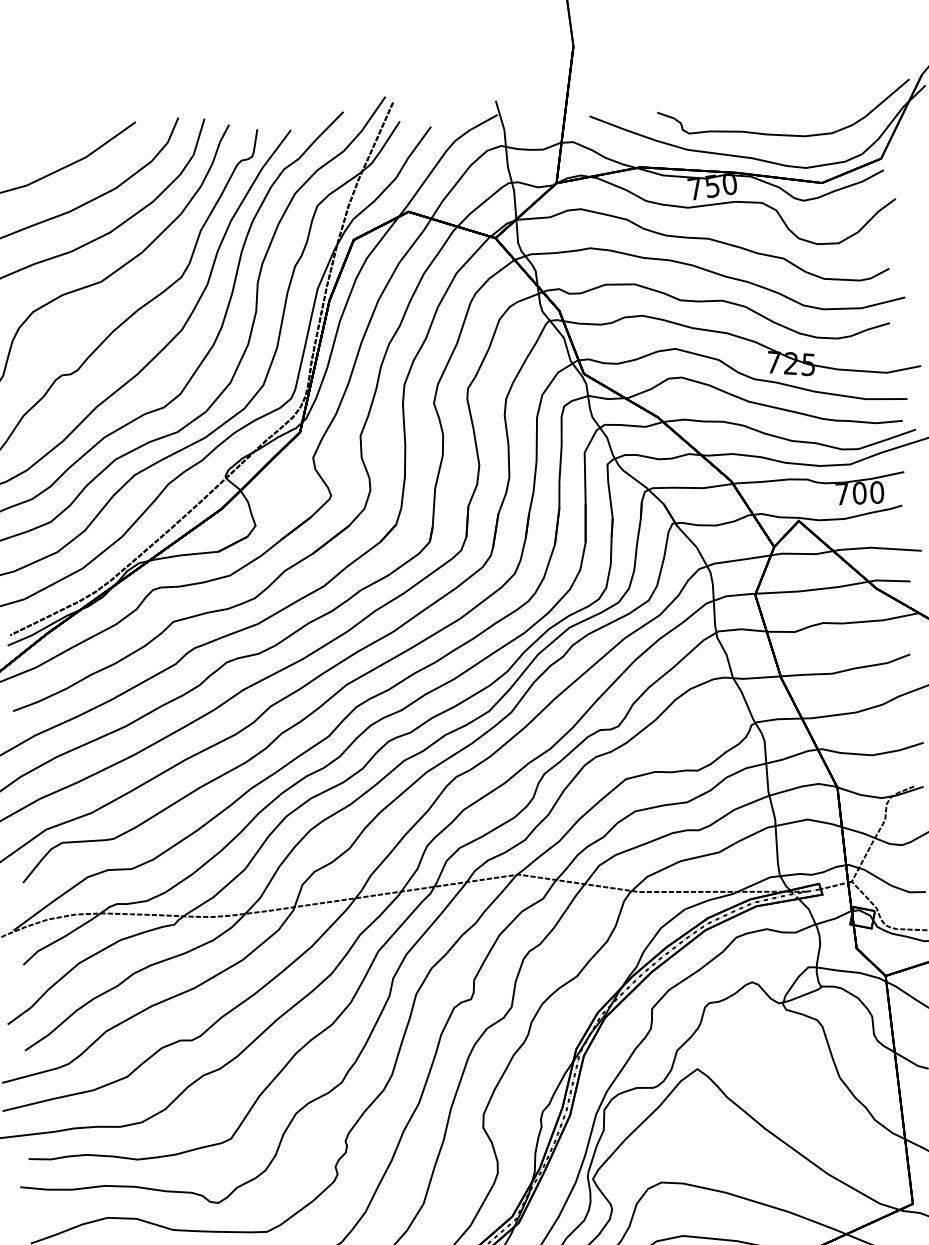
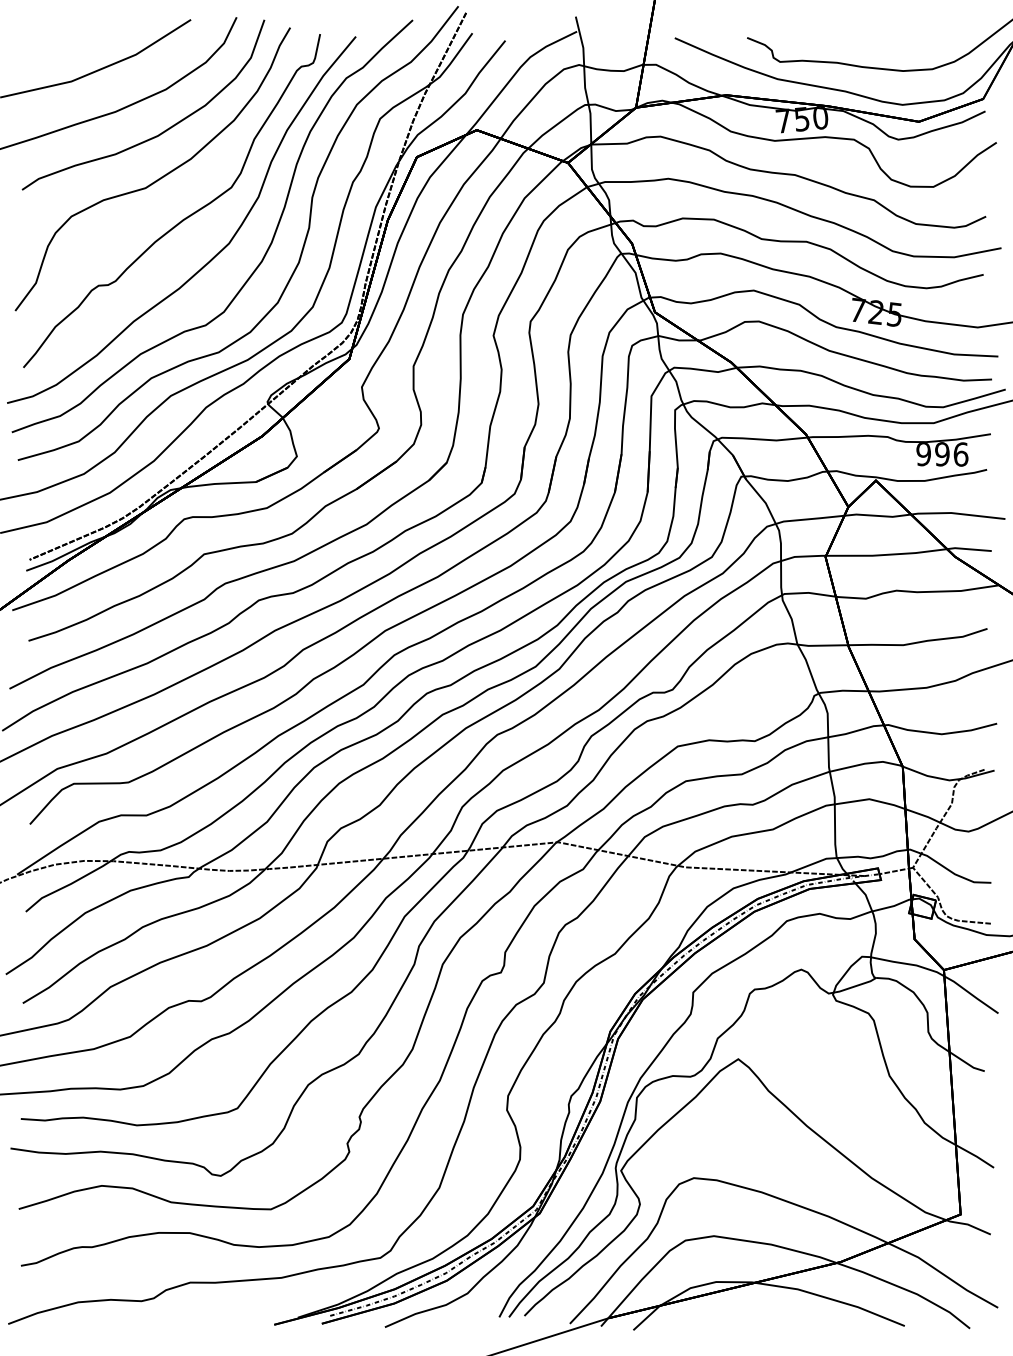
text: (859, 493) -> (942, 454), 700 -> 996

